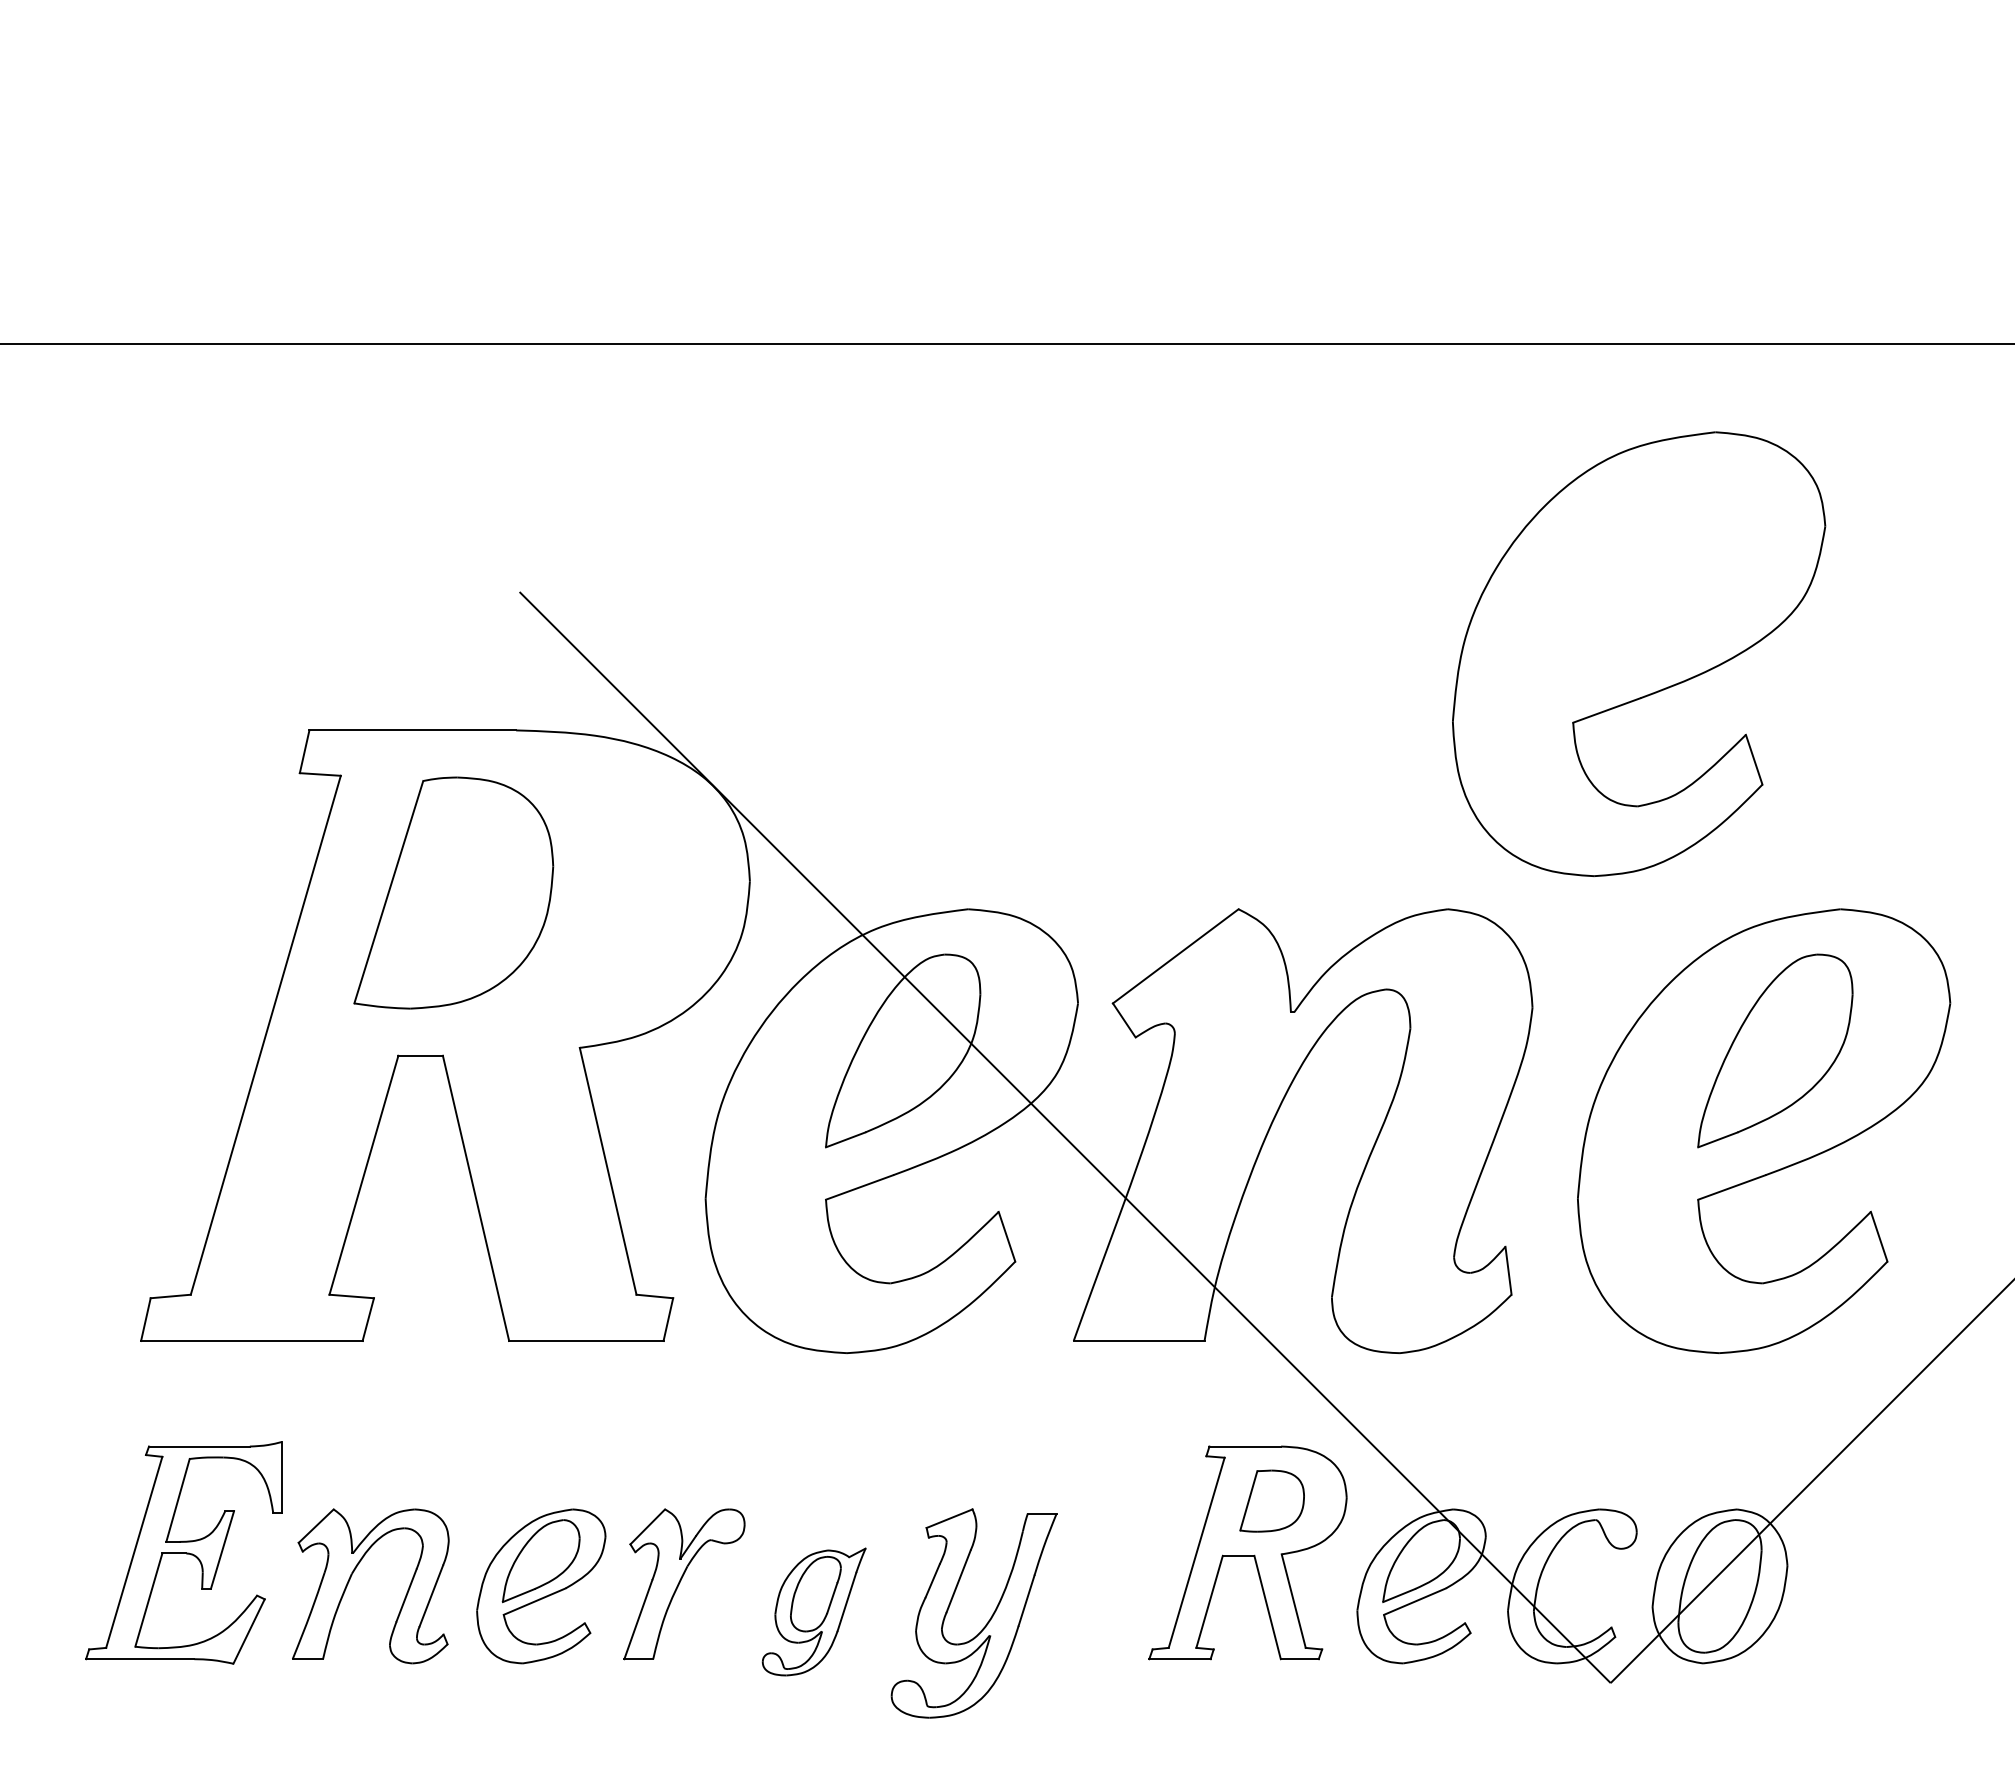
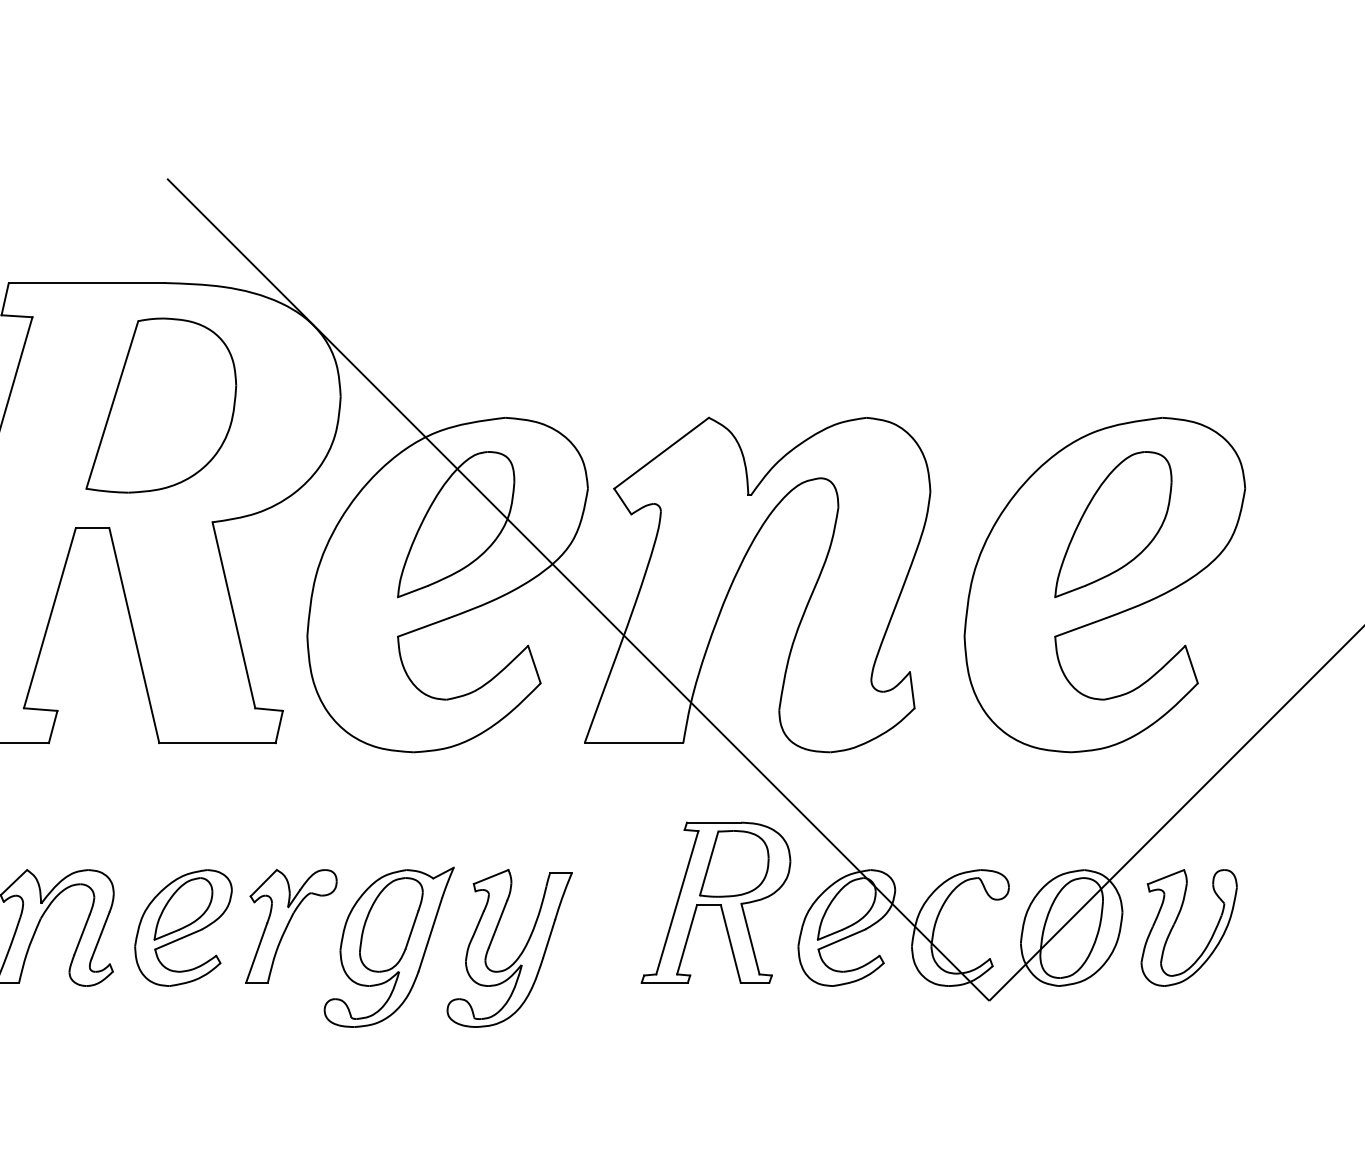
part: (1639, 653) -> (1011, 225), removed
part: (453, 892) -> (161, 405), moved
part: (1271, 1500) -> (733, 863), size x1.43
part: (1858, 1578) -> (1176, 922), added
part: (813, 1611) -> (388, 946), size x1.67

